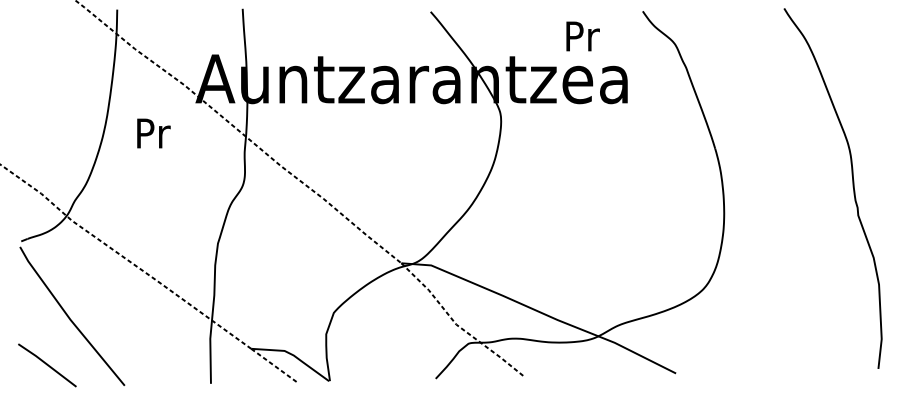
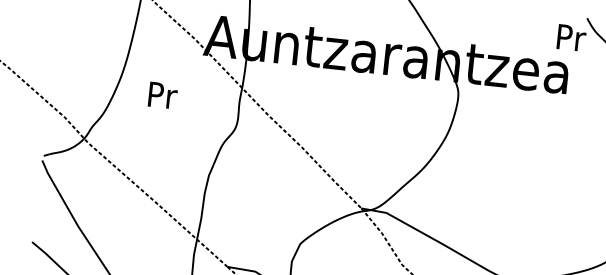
text: (582, 36) -> (571, 37), moved
text: (153, 133) -> (162, 95), moved

